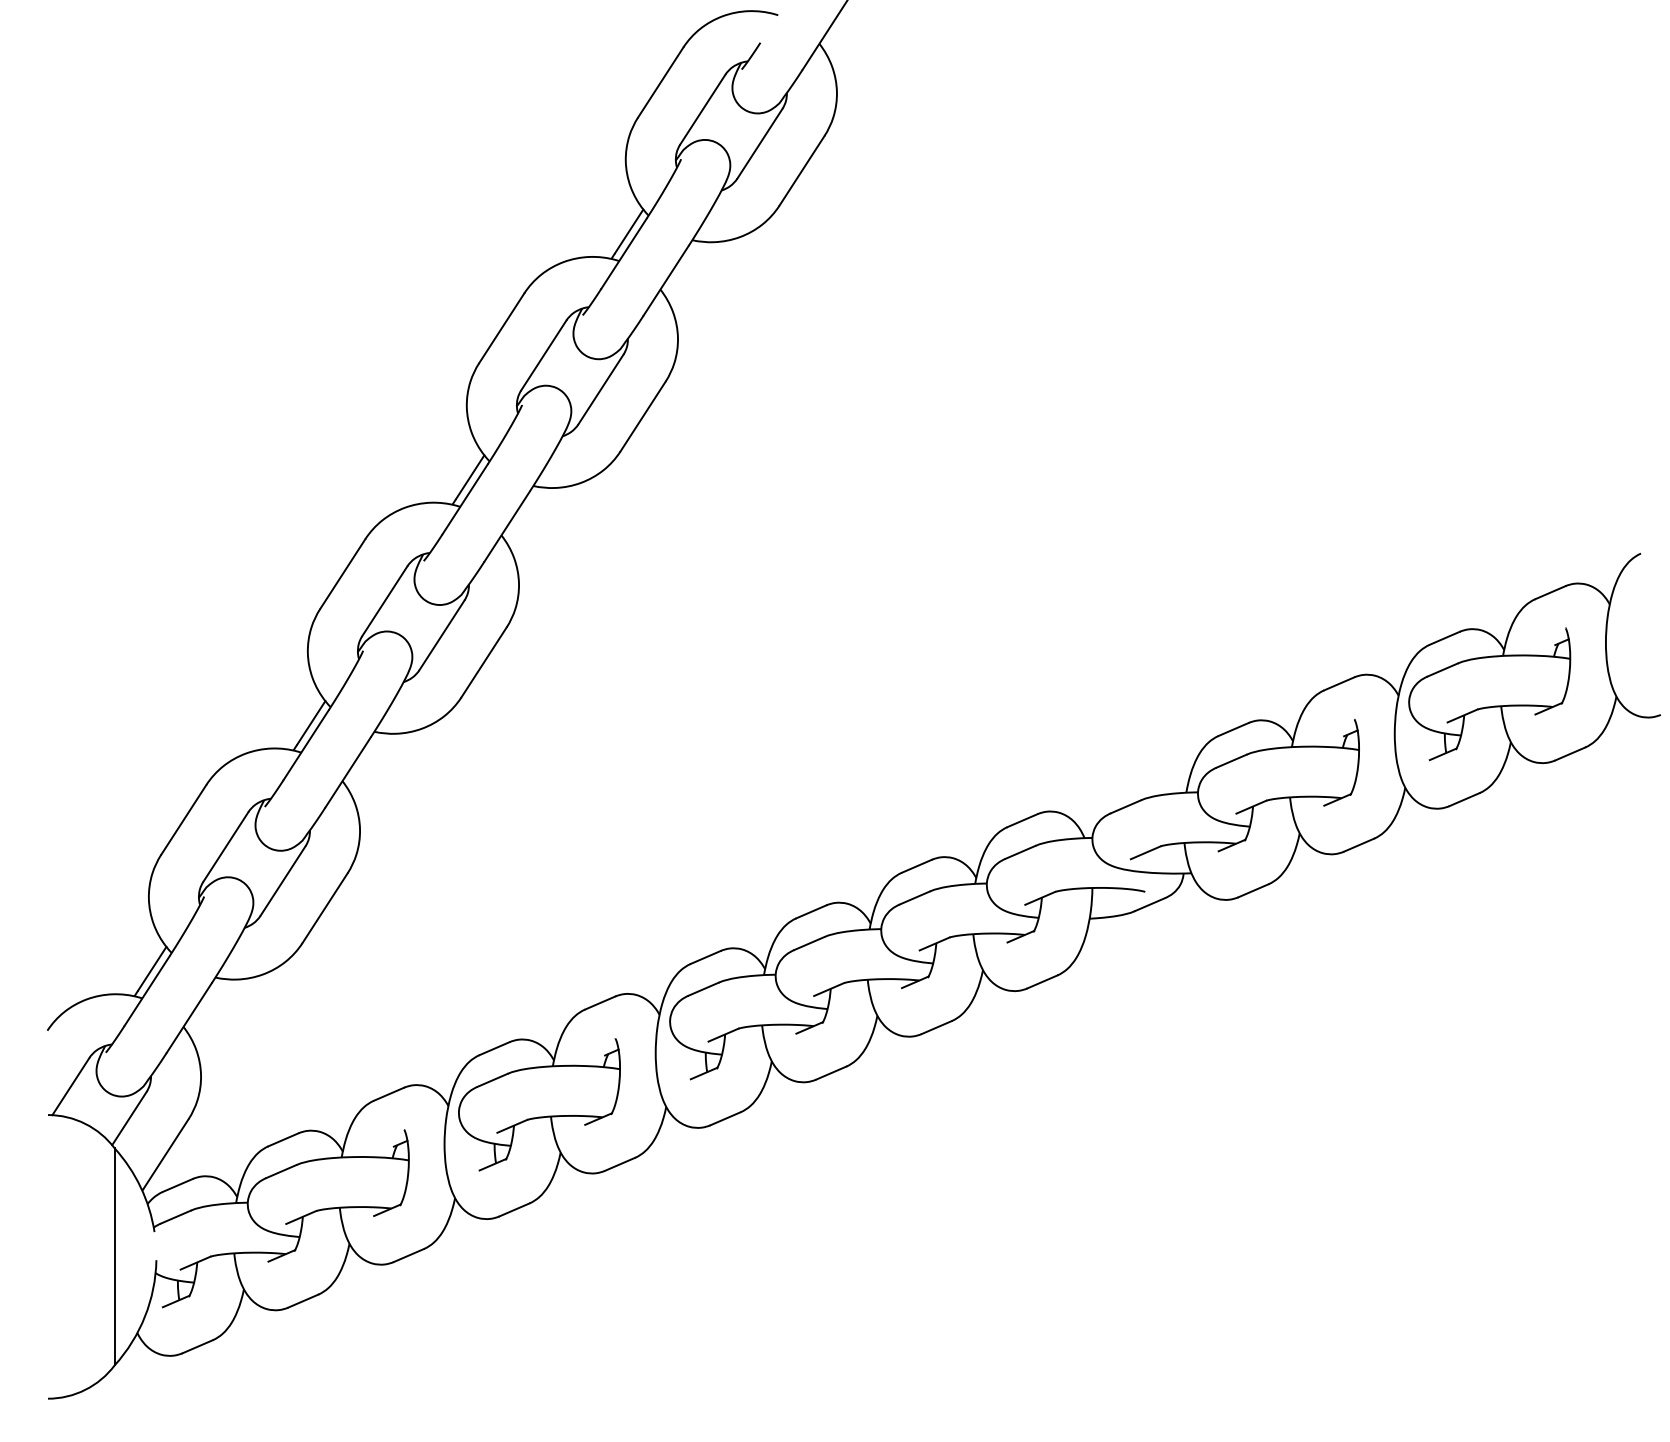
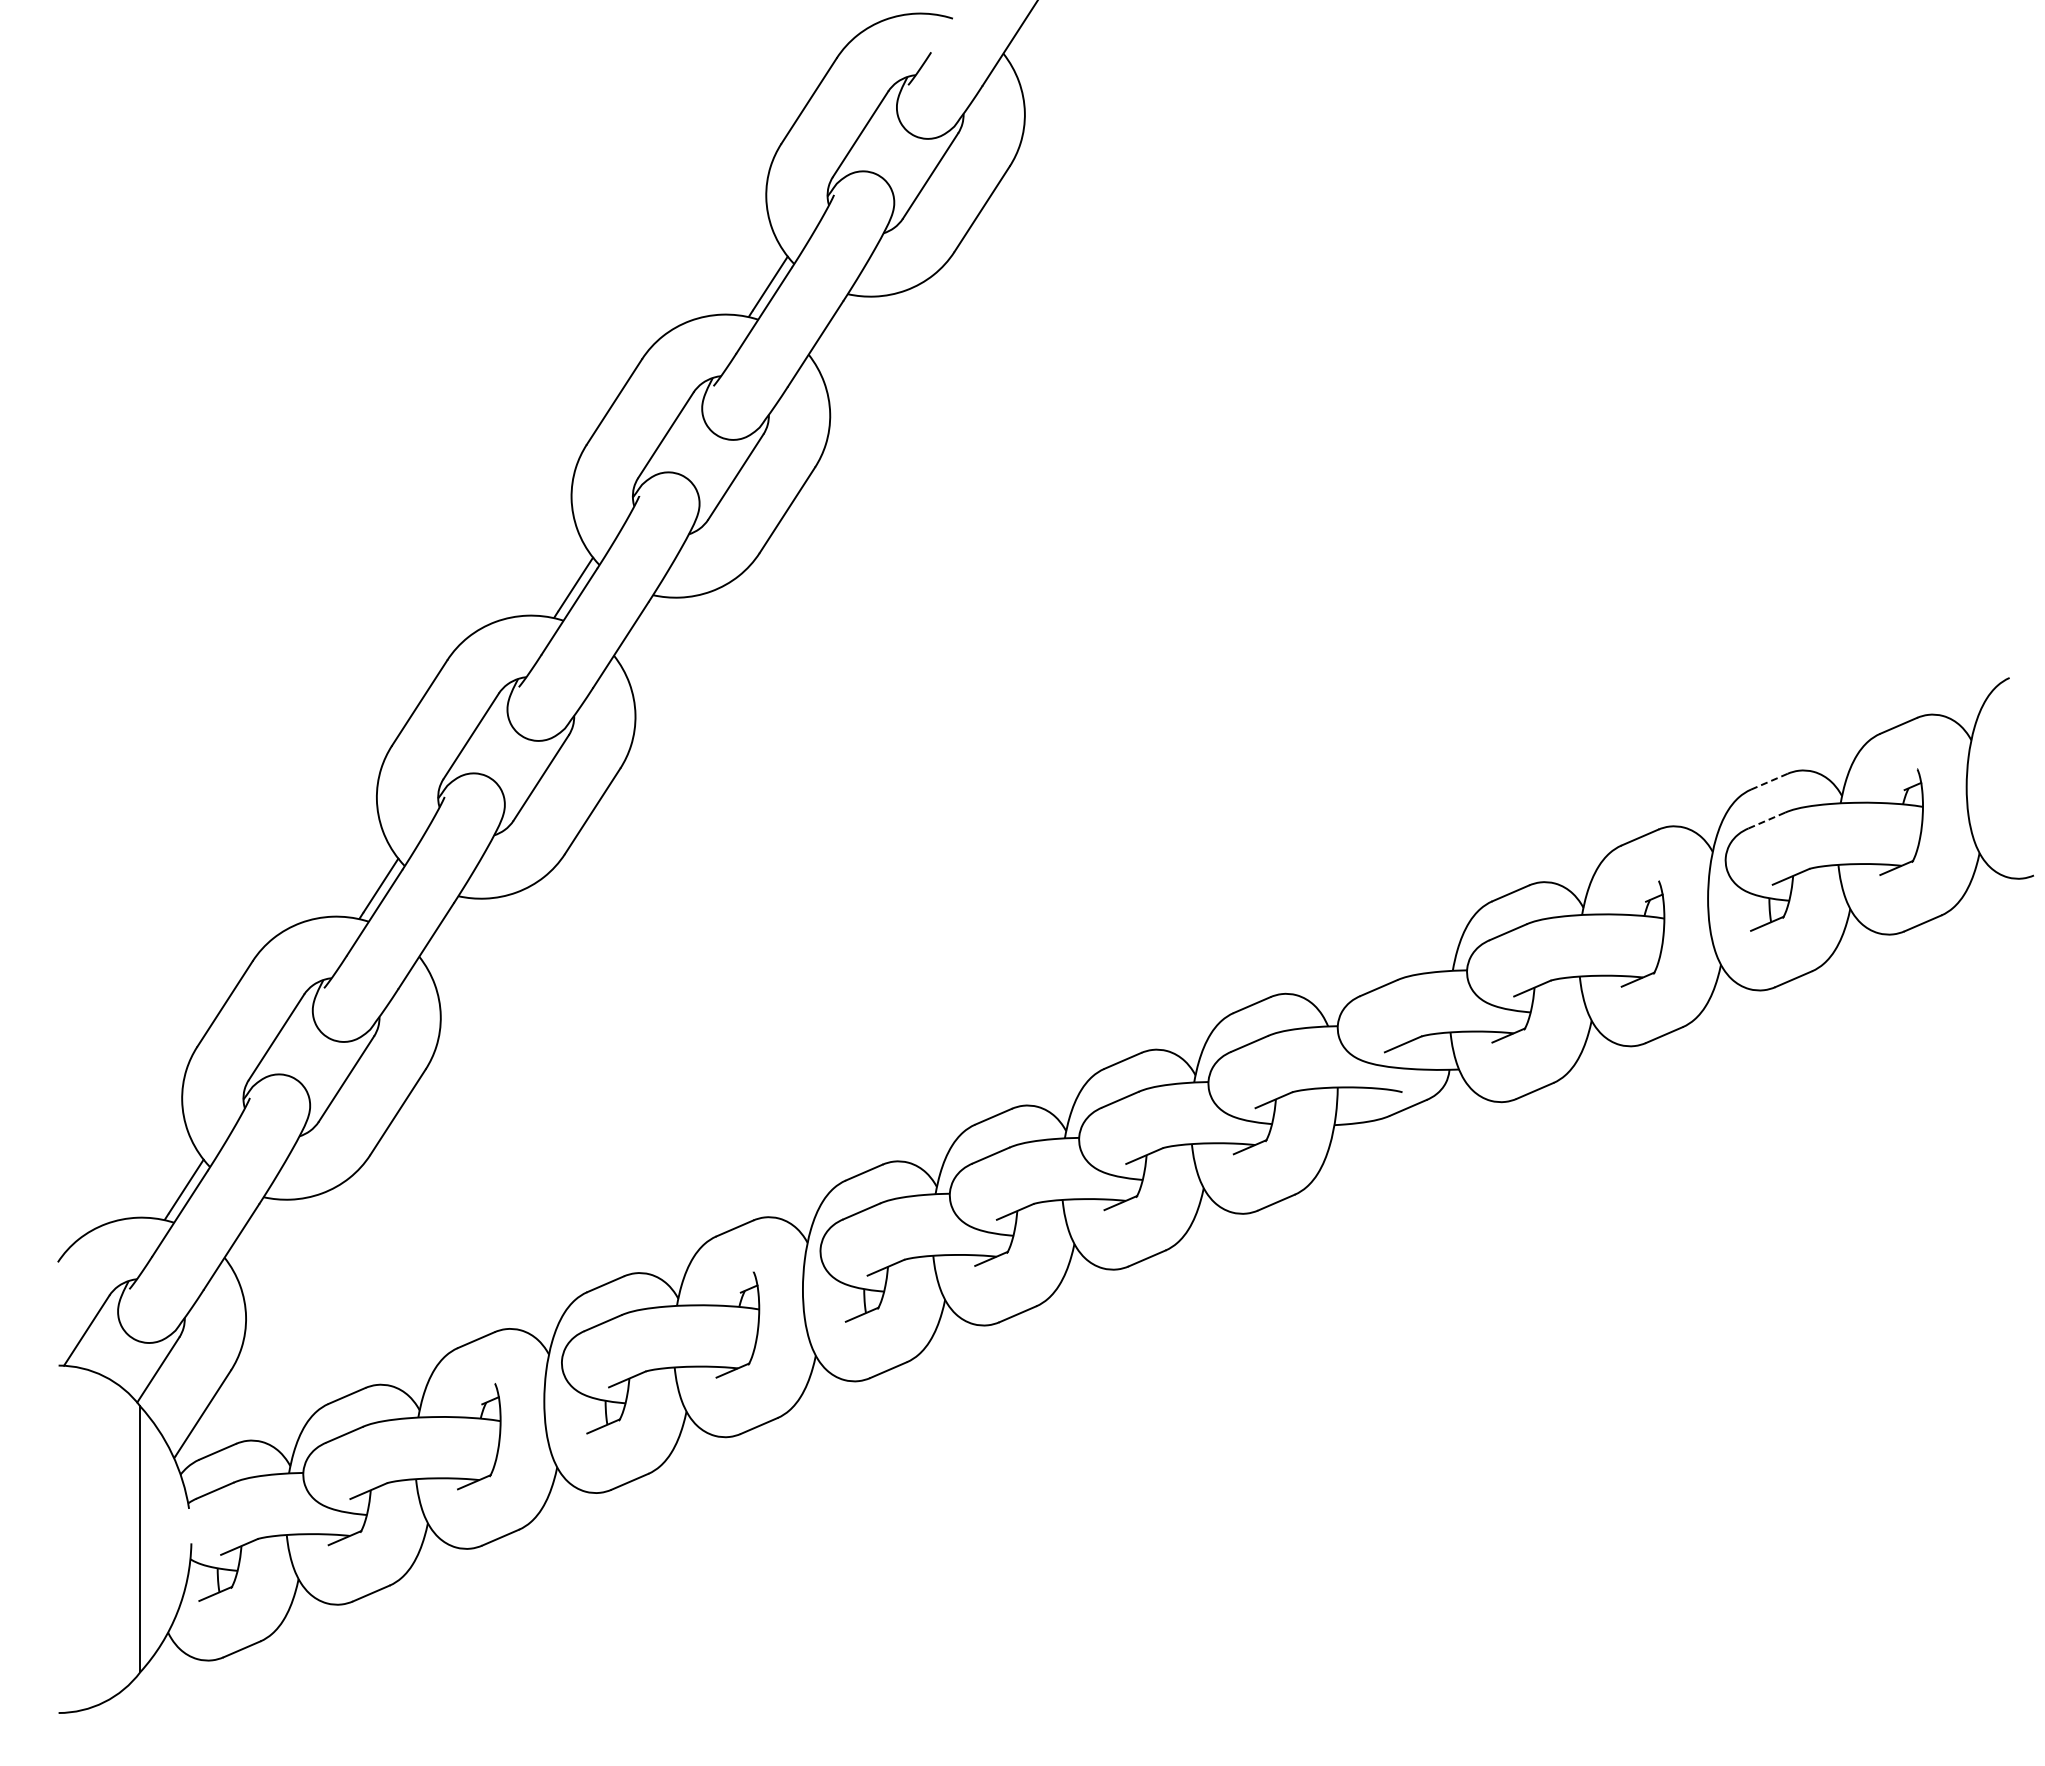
line: (1444, 638) -> (1769, 781), solid -> dashed
line: (1442, 669) -> (1766, 820), solid -> dashed

